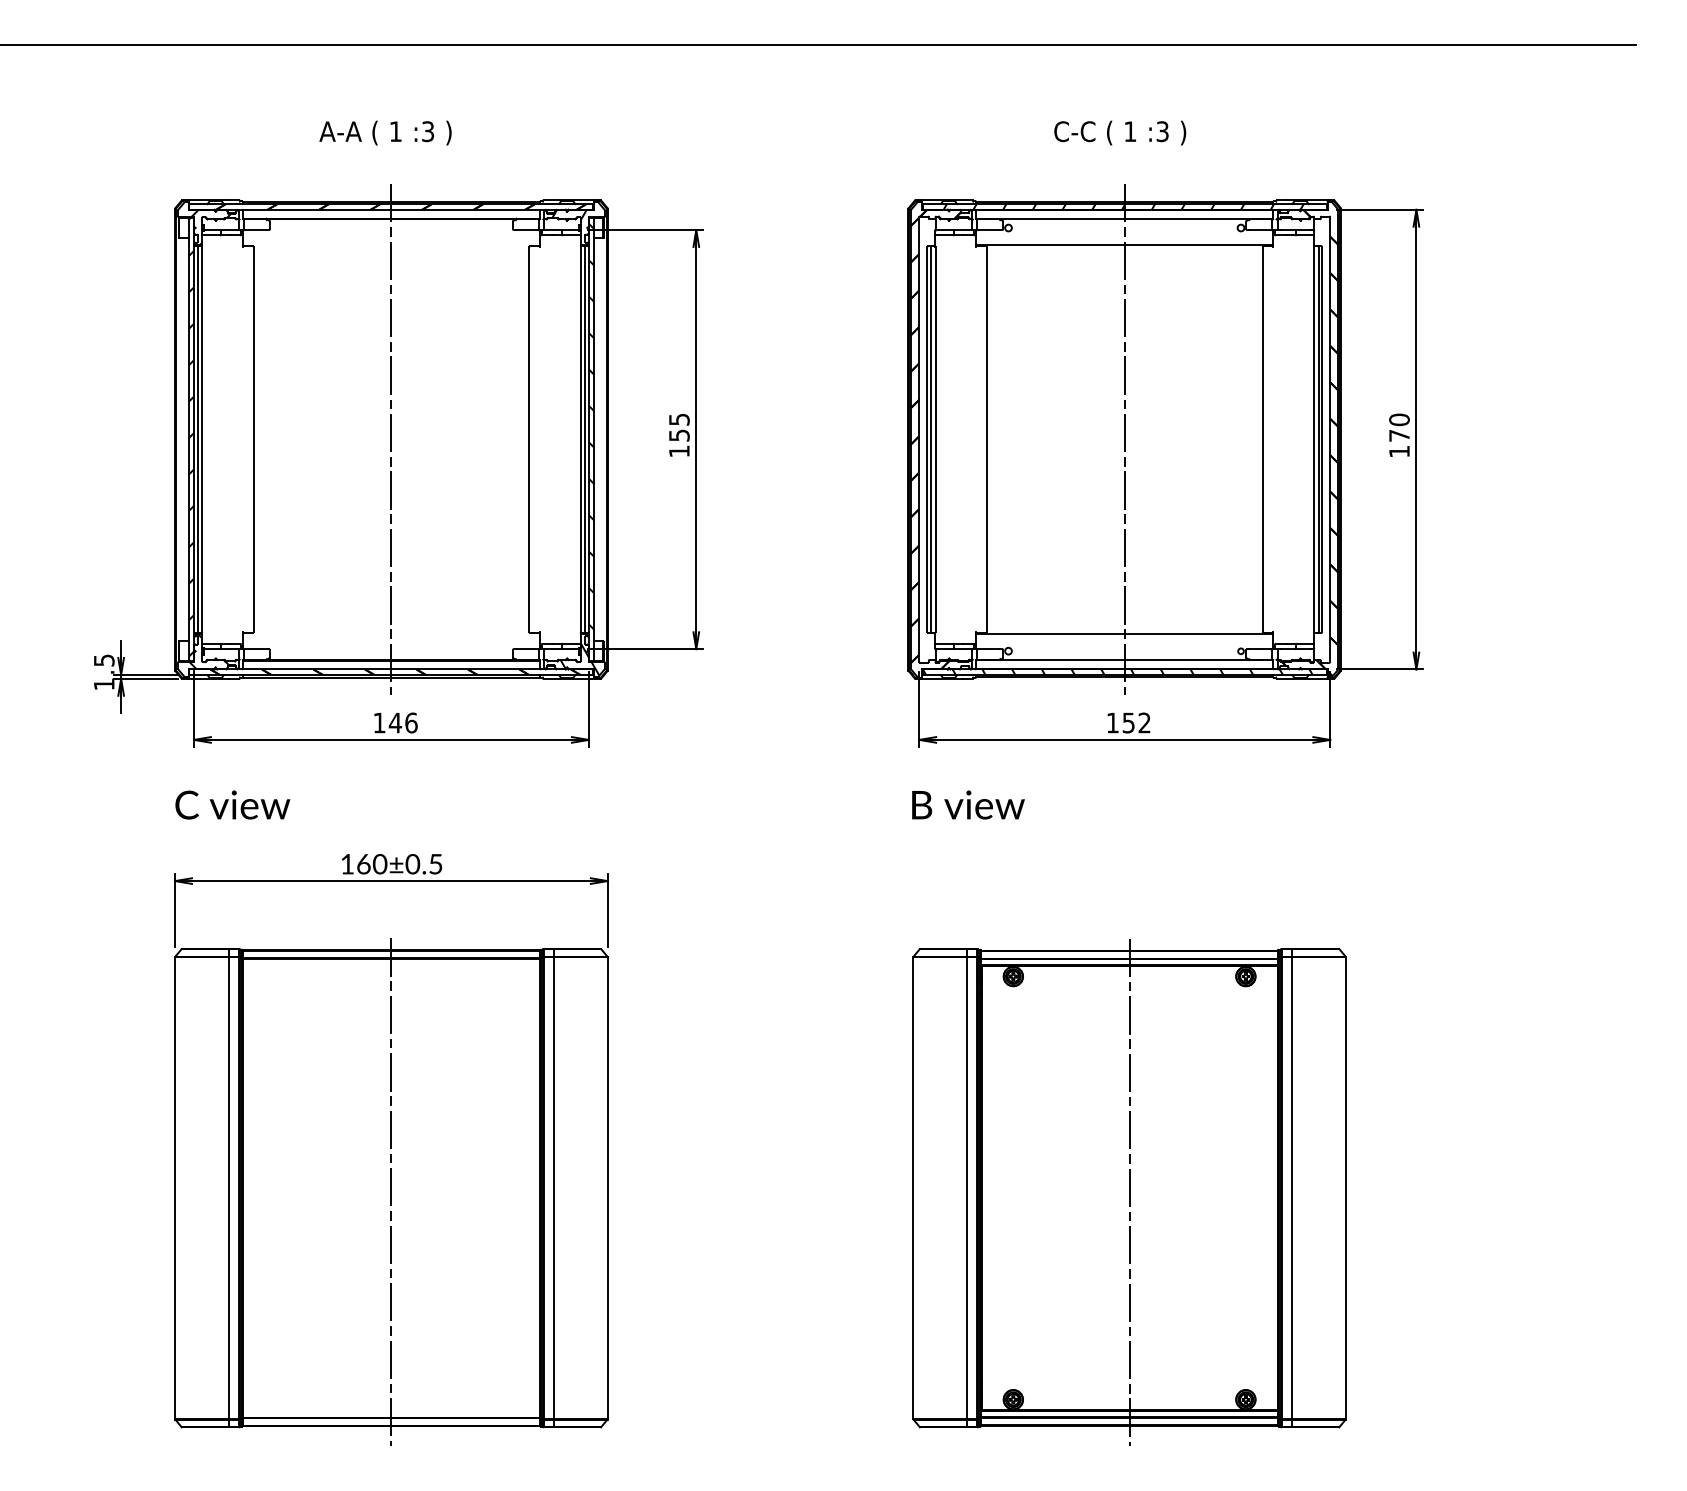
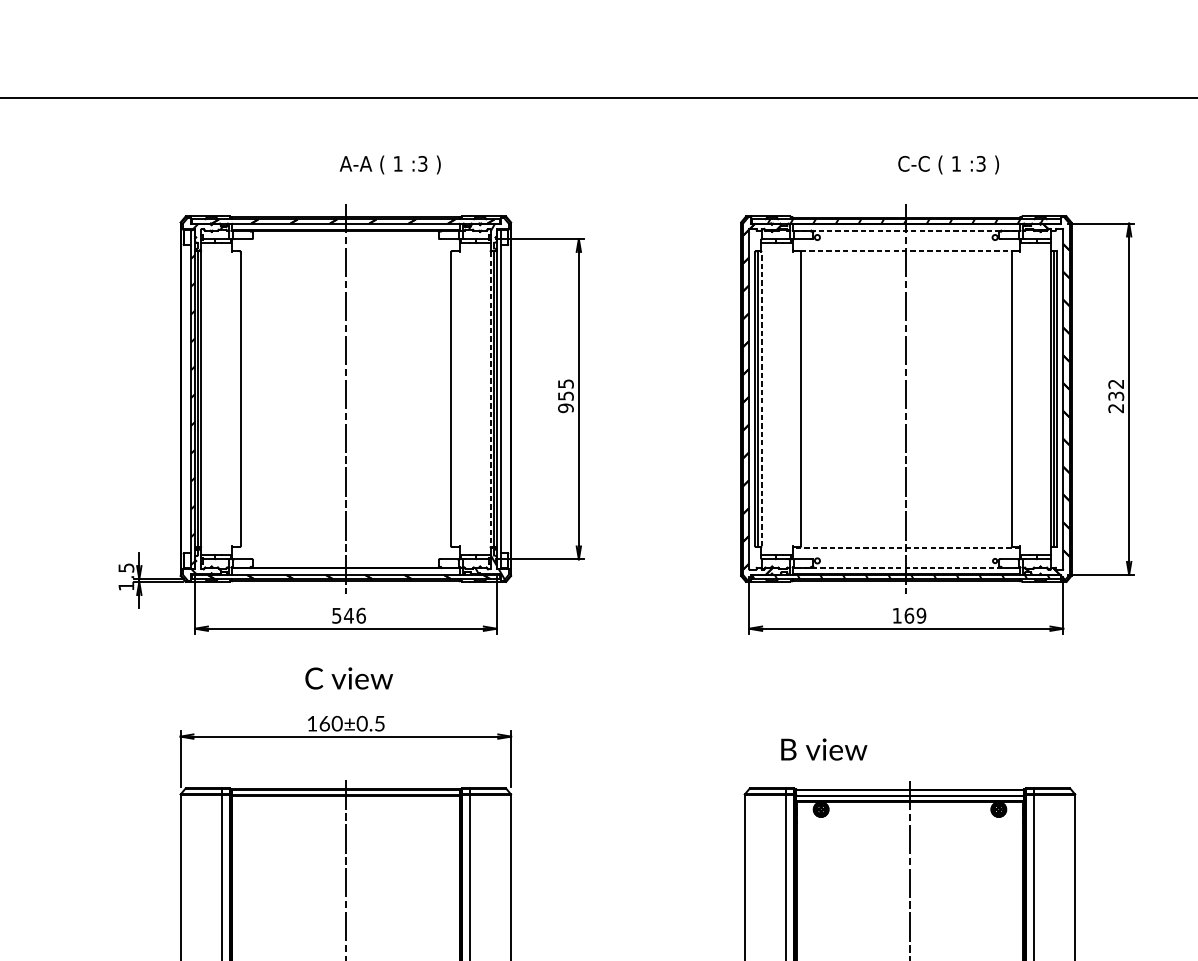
text: (385, 132) -> (390, 164), moved
text: (1120, 132) -> (948, 164), moved
line: (1124, 219) -> (906, 231), solid -> dashed
line: (1124, 245) -> (906, 250), solid -> dashed
text: (1399, 435) -> (1116, 396), 170 -> 232
line: (580, 439) -> (490, 399), solid -> dashed
line: (935, 439) -> (761, 399), solid -> dashed
hatch: (591, 442) -> (498, 401), removed
text: (679, 451) -> (566, 408), 155 -> 955
line: (1124, 633) -> (906, 547), solid -> dashed
line: (1124, 659) -> (906, 567), solid -> dashed
text: (379, 722) -> (336, 615), 146 -> 546
text: (1136, 722) -> (915, 615), 152 -> 169
text: (232, 804) -> (348, 678), moved
text: (968, 804) -> (824, 749), moved

